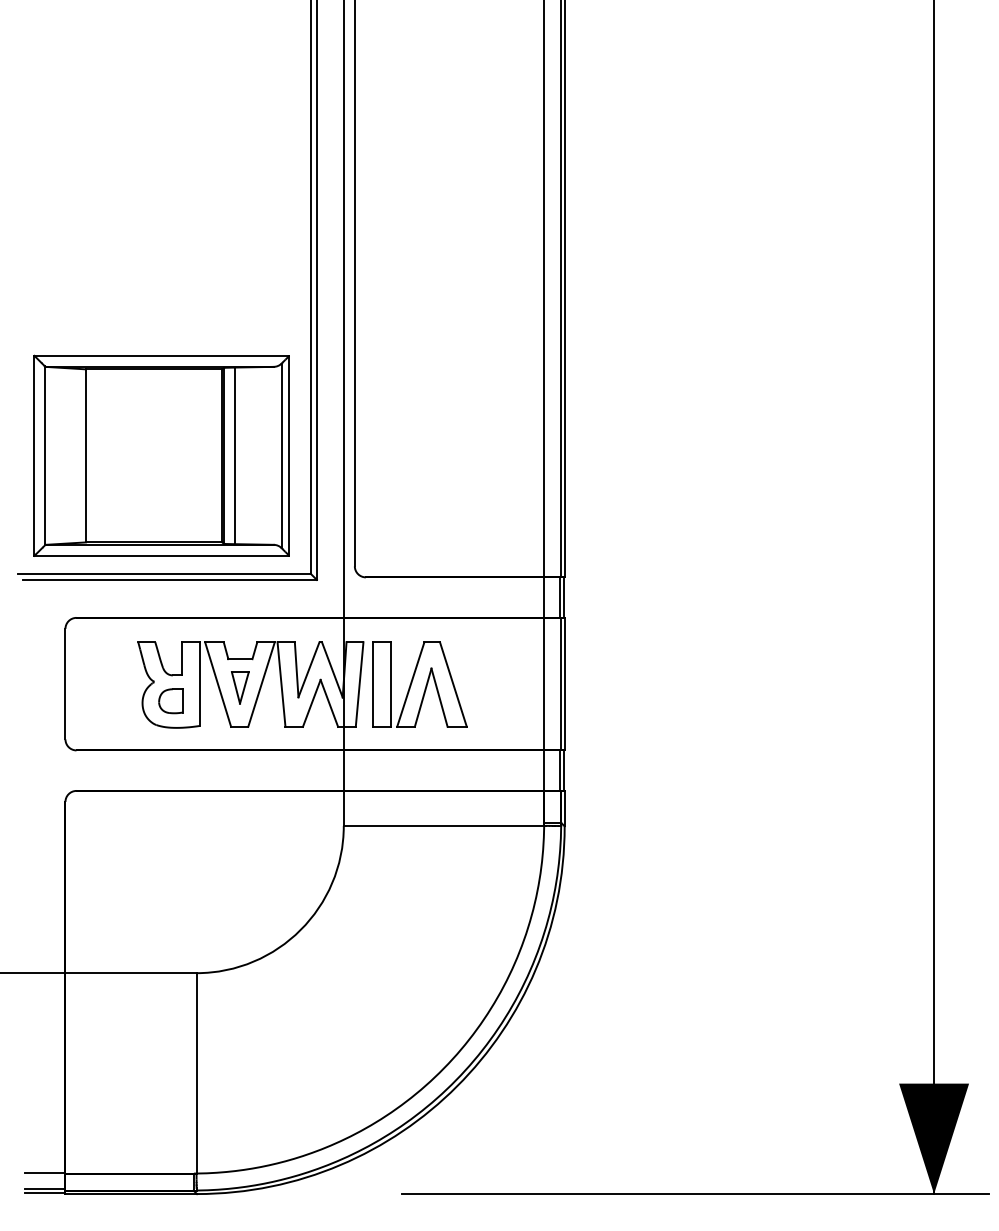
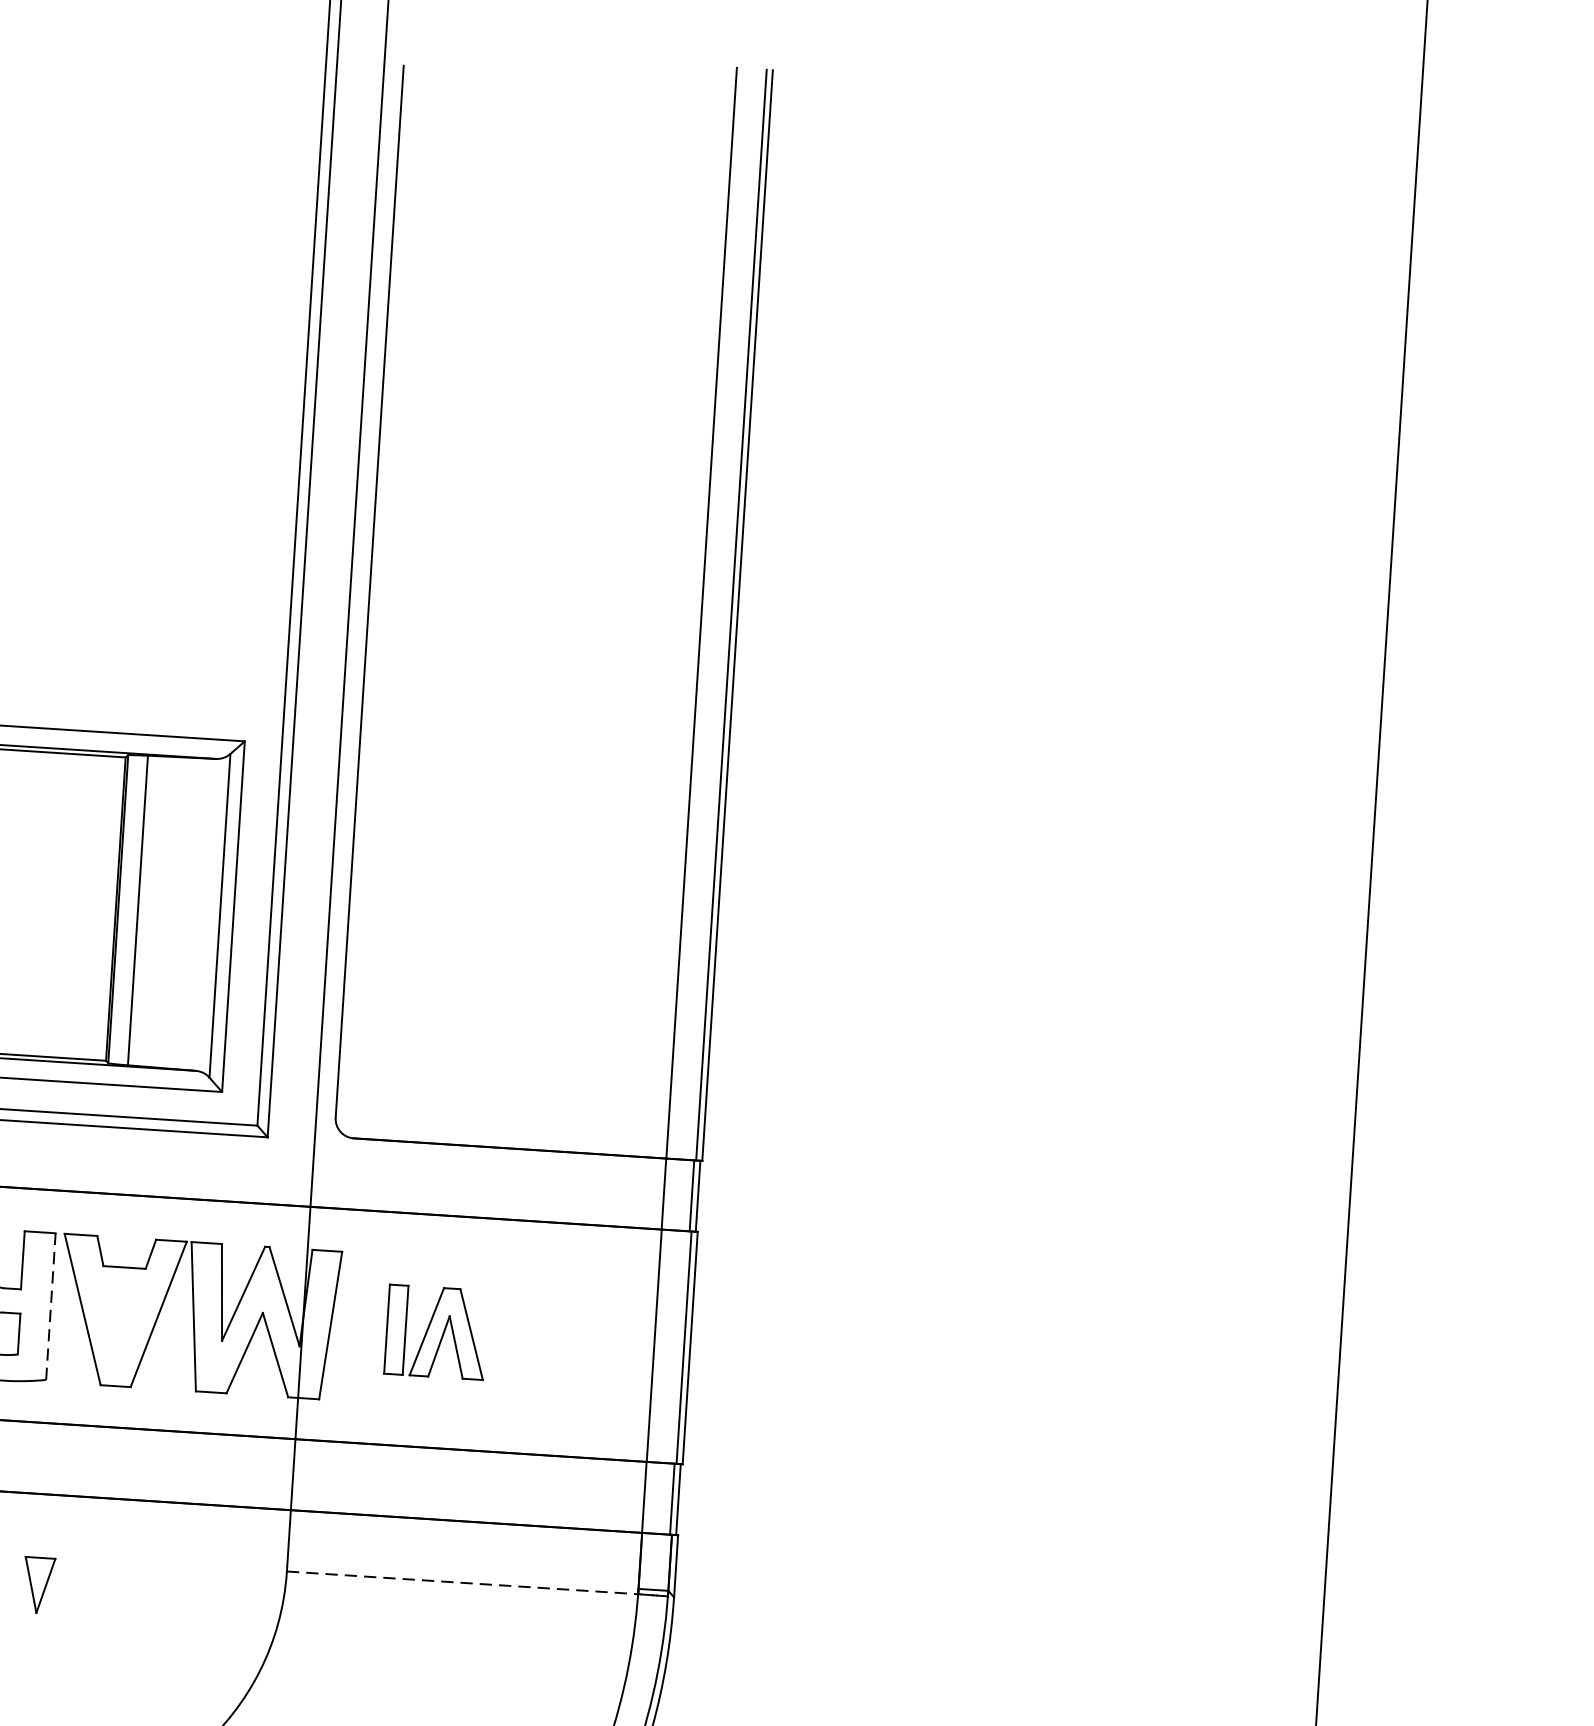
line: (199, 684) -> (49, 1307), solid -> dashed
part: (419, 684) -> (435, 1332), size x0.6
part: (240, 687) -> (39, 1584), moved
line: (444, 825) -> (463, 1582), solid -> dashed

